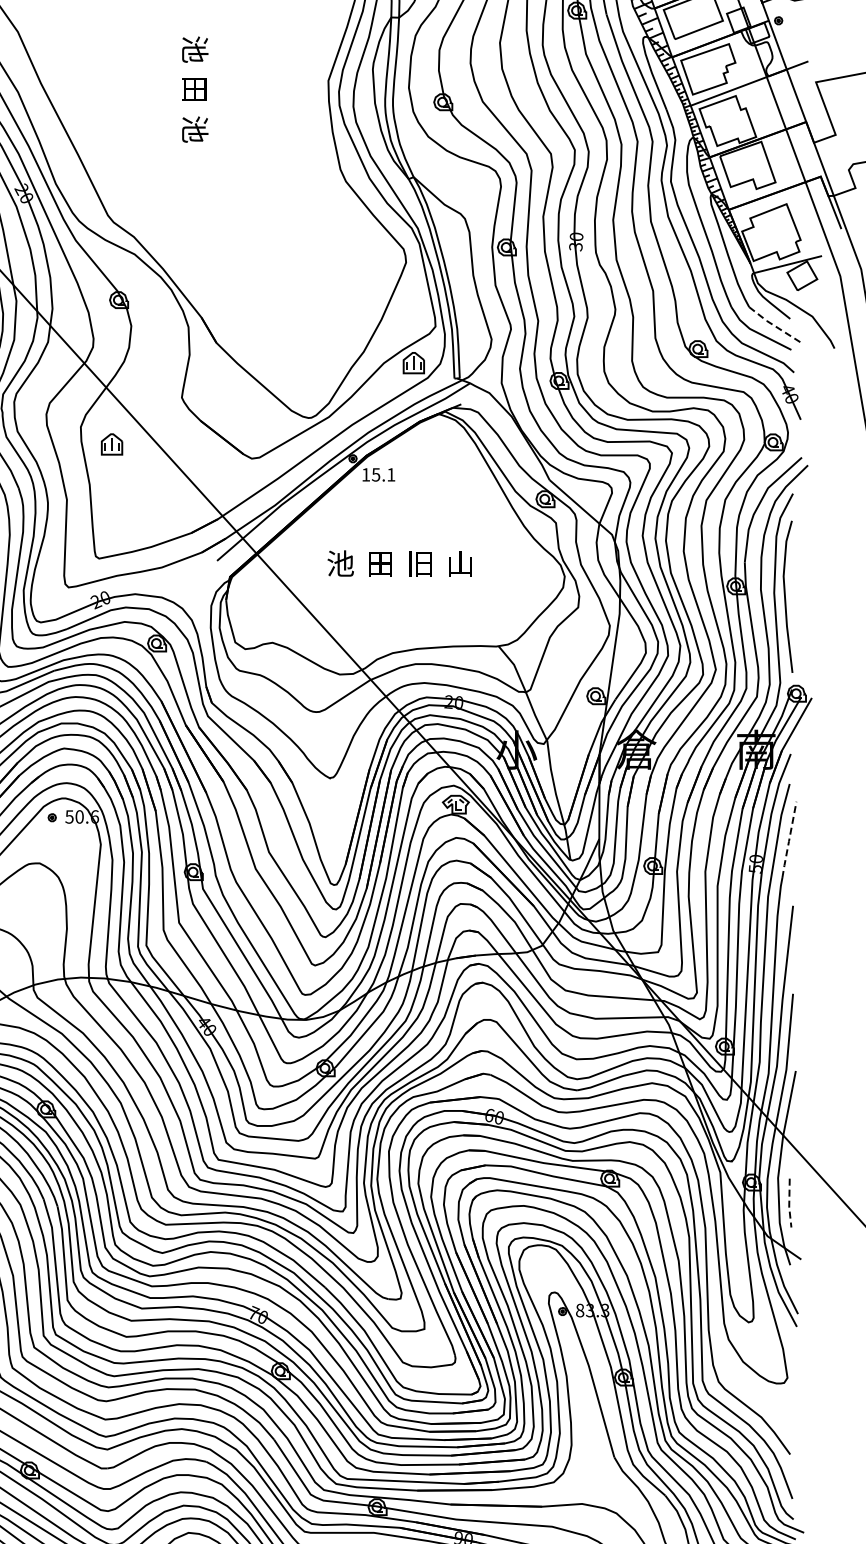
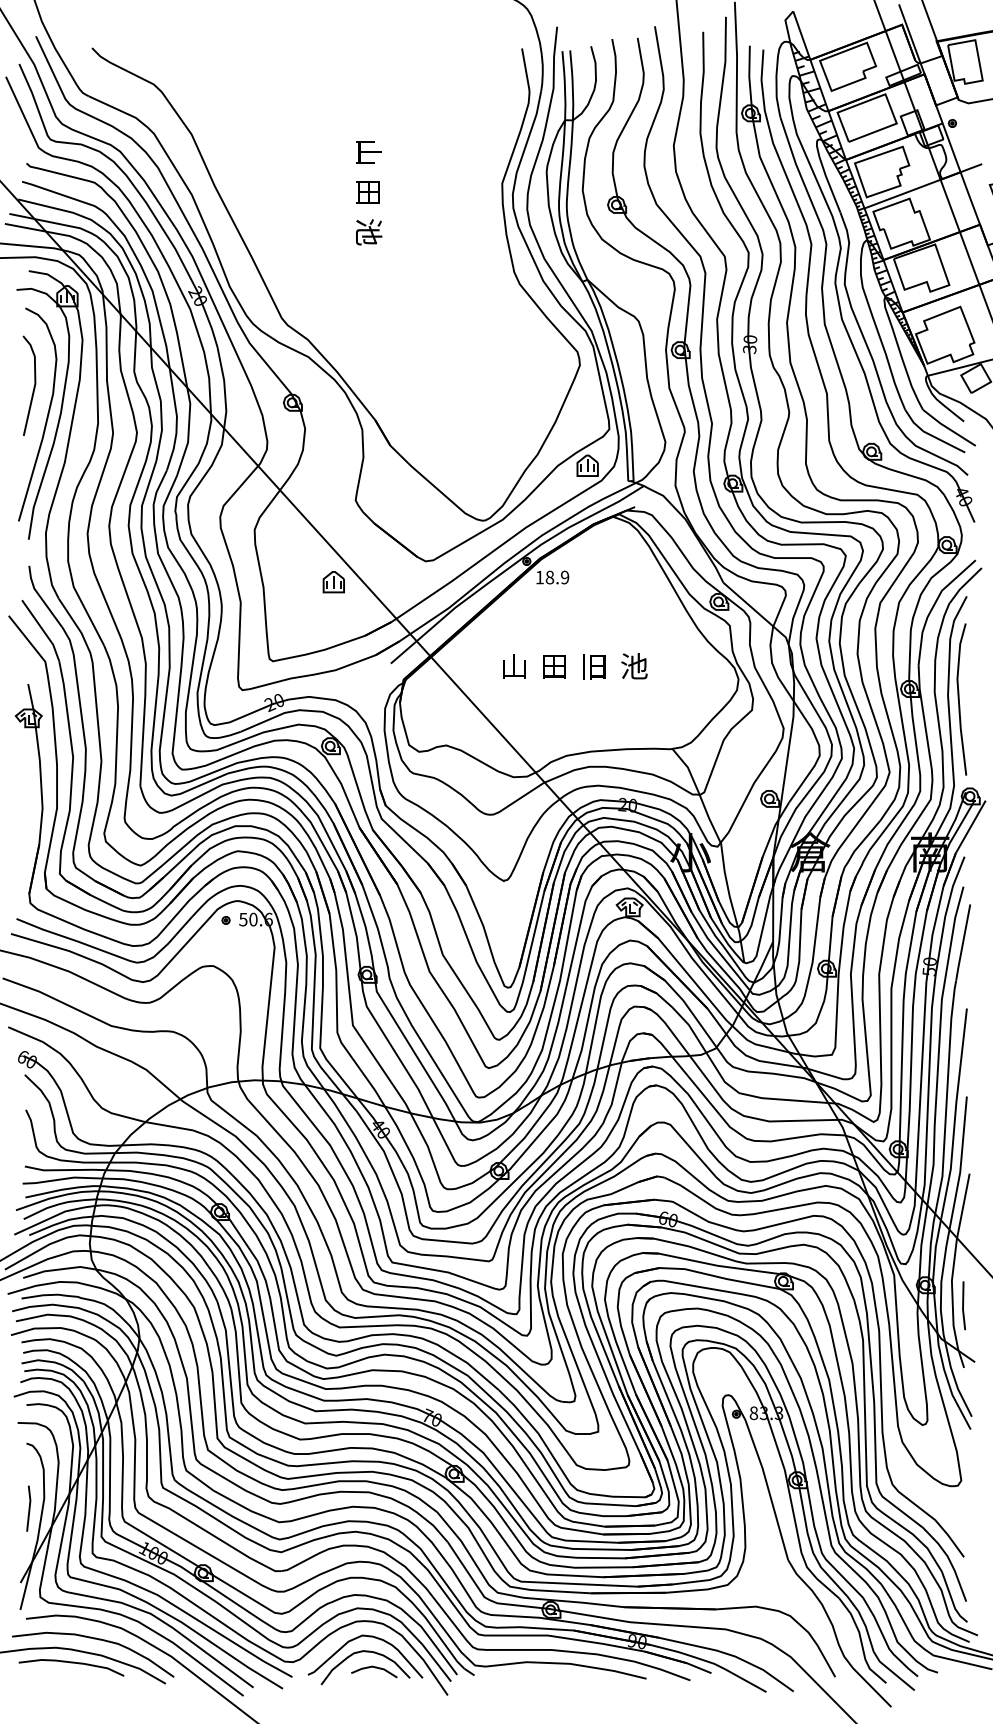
text: (195, 49) -> (369, 152), 池 -> 山
line: (774, 325) -> (948, 428), dashed -> solid
part: (111, 444) -> (333, 582), moved
text: (383, 474) -> (557, 577), 15.1 -> 18.9
text: (340, 563) -> (514, 666), 池 -> 山
text: (460, 563) -> (634, 666), 山 -> 池
line: (788, 840) -> (962, 943), dashed -> solid
line: (789, 1203) -> (963, 1306), dashed -> solid

